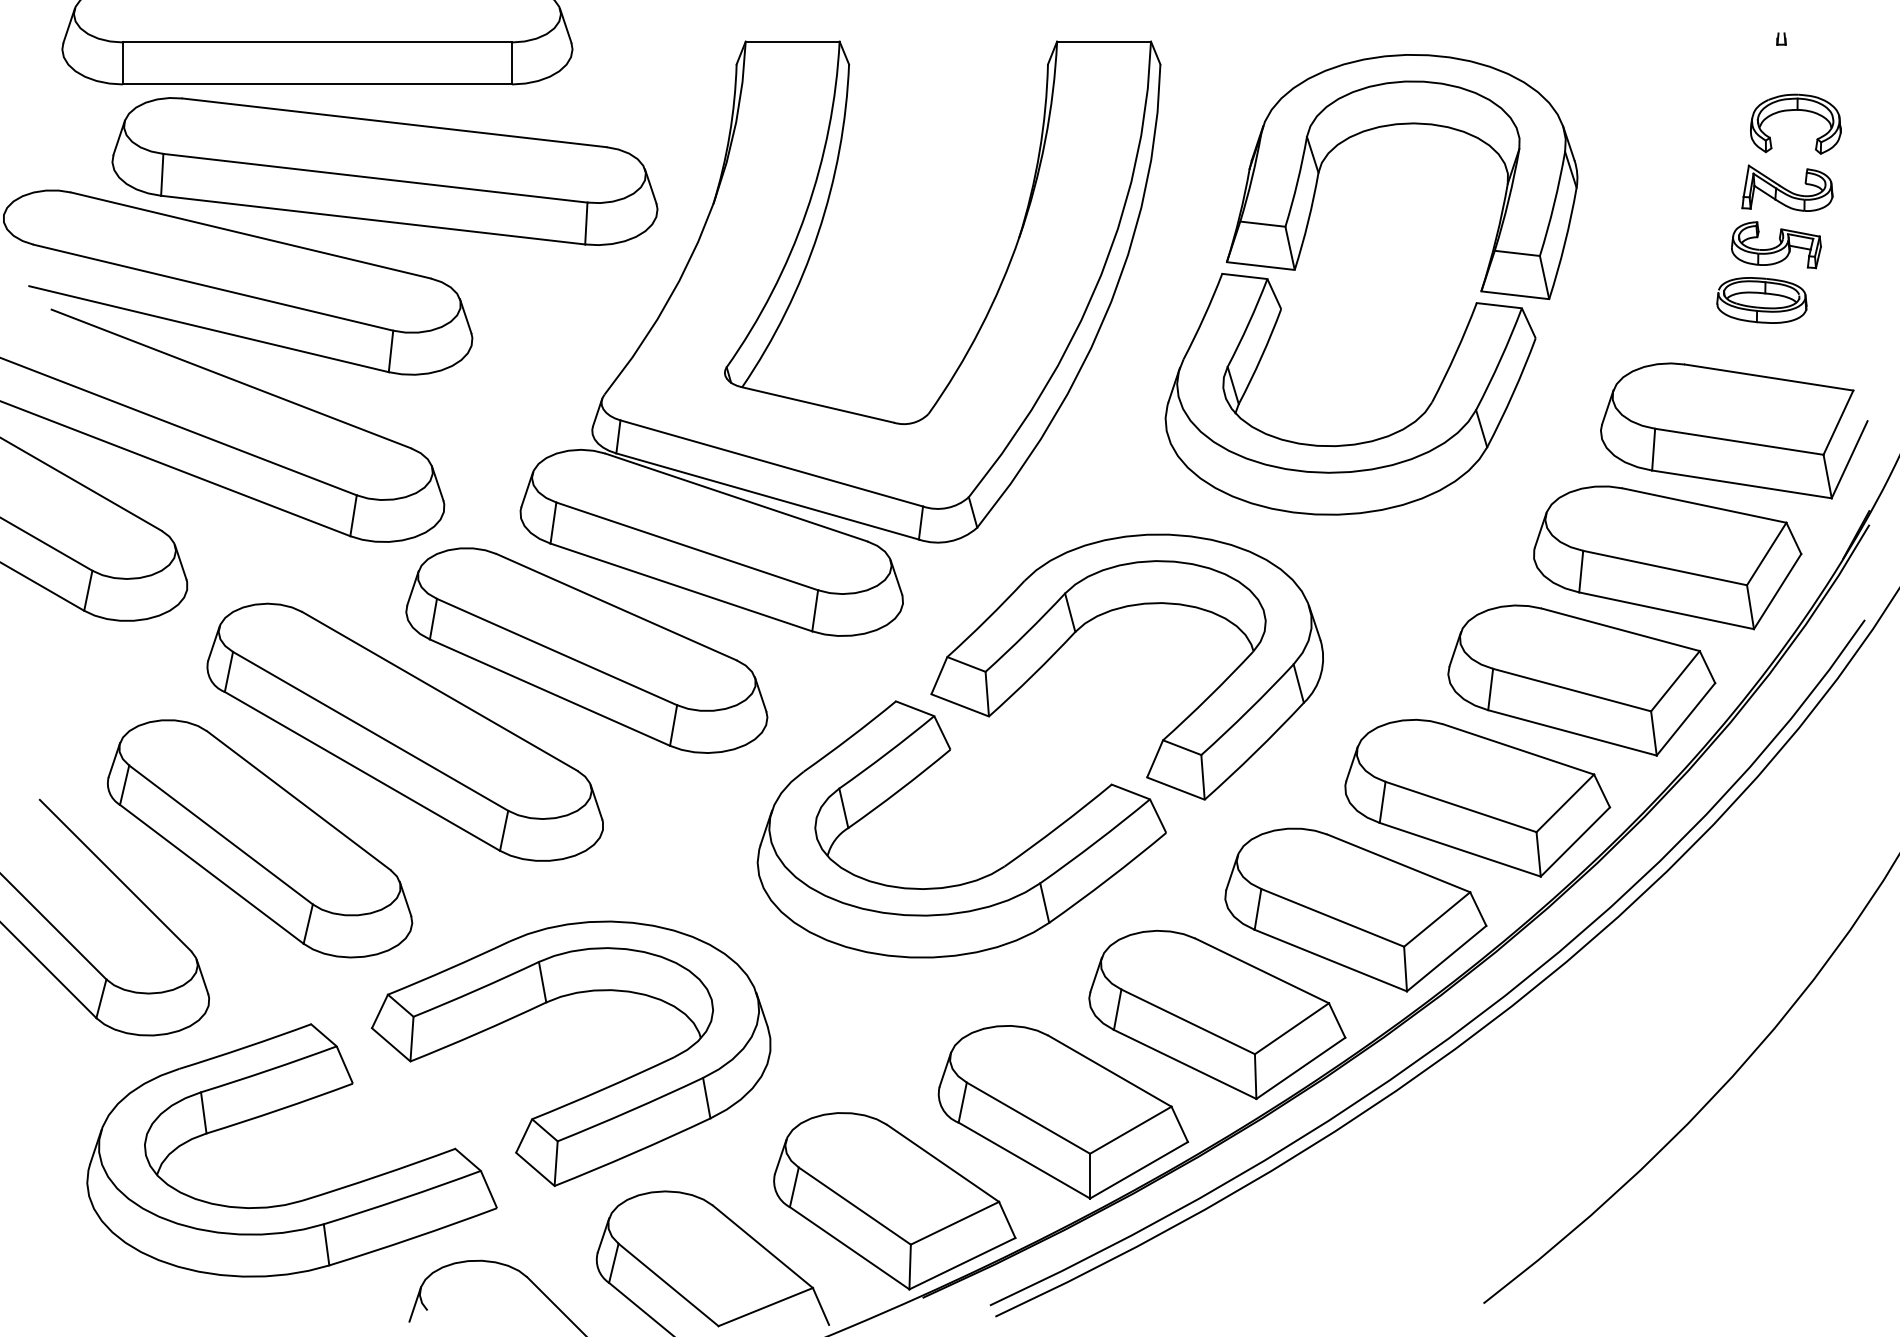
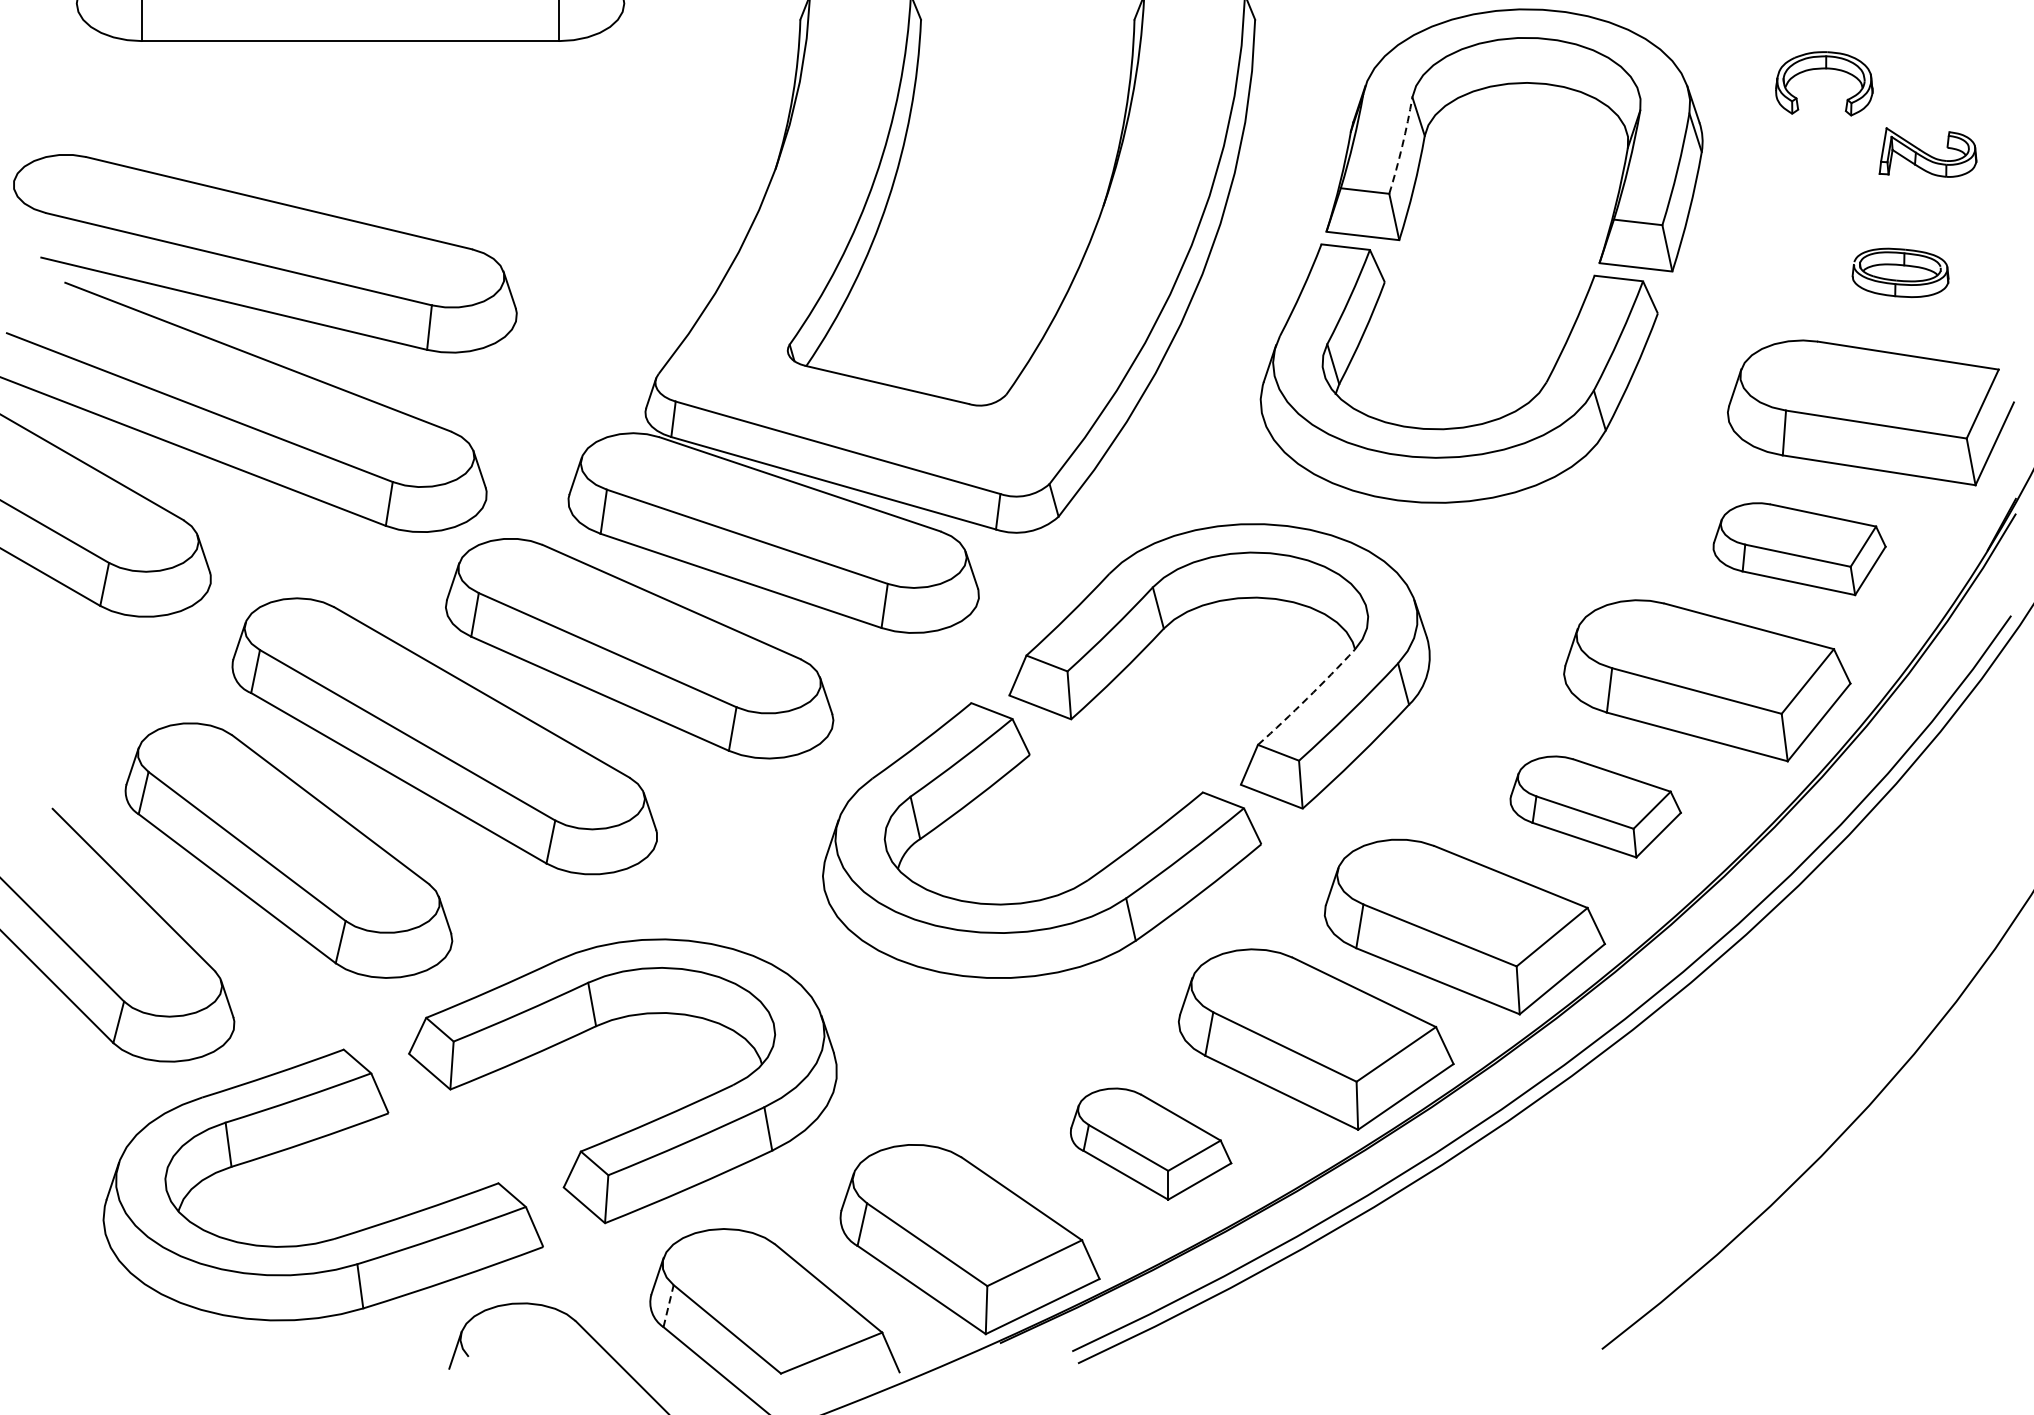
part: (1795, 110) -> (1823, 69), moved
part: (384, 171) -> (422, 134), removed
arc: (1297, 182) -> (1402, 146), solid -> dashed
part: (1776, 245) -> (1916, 213), removed
part: (1667, 557) -> (1799, 548), size x0.6
arc: (1209, 697) -> (1307, 698), solid -> dashed
part: (1477, 797) -> (1595, 806), size x0.6
part: (1063, 1112) -> (1151, 1144), size x0.6
line: (613, 1262) -> (668, 1305), solid -> dashed

